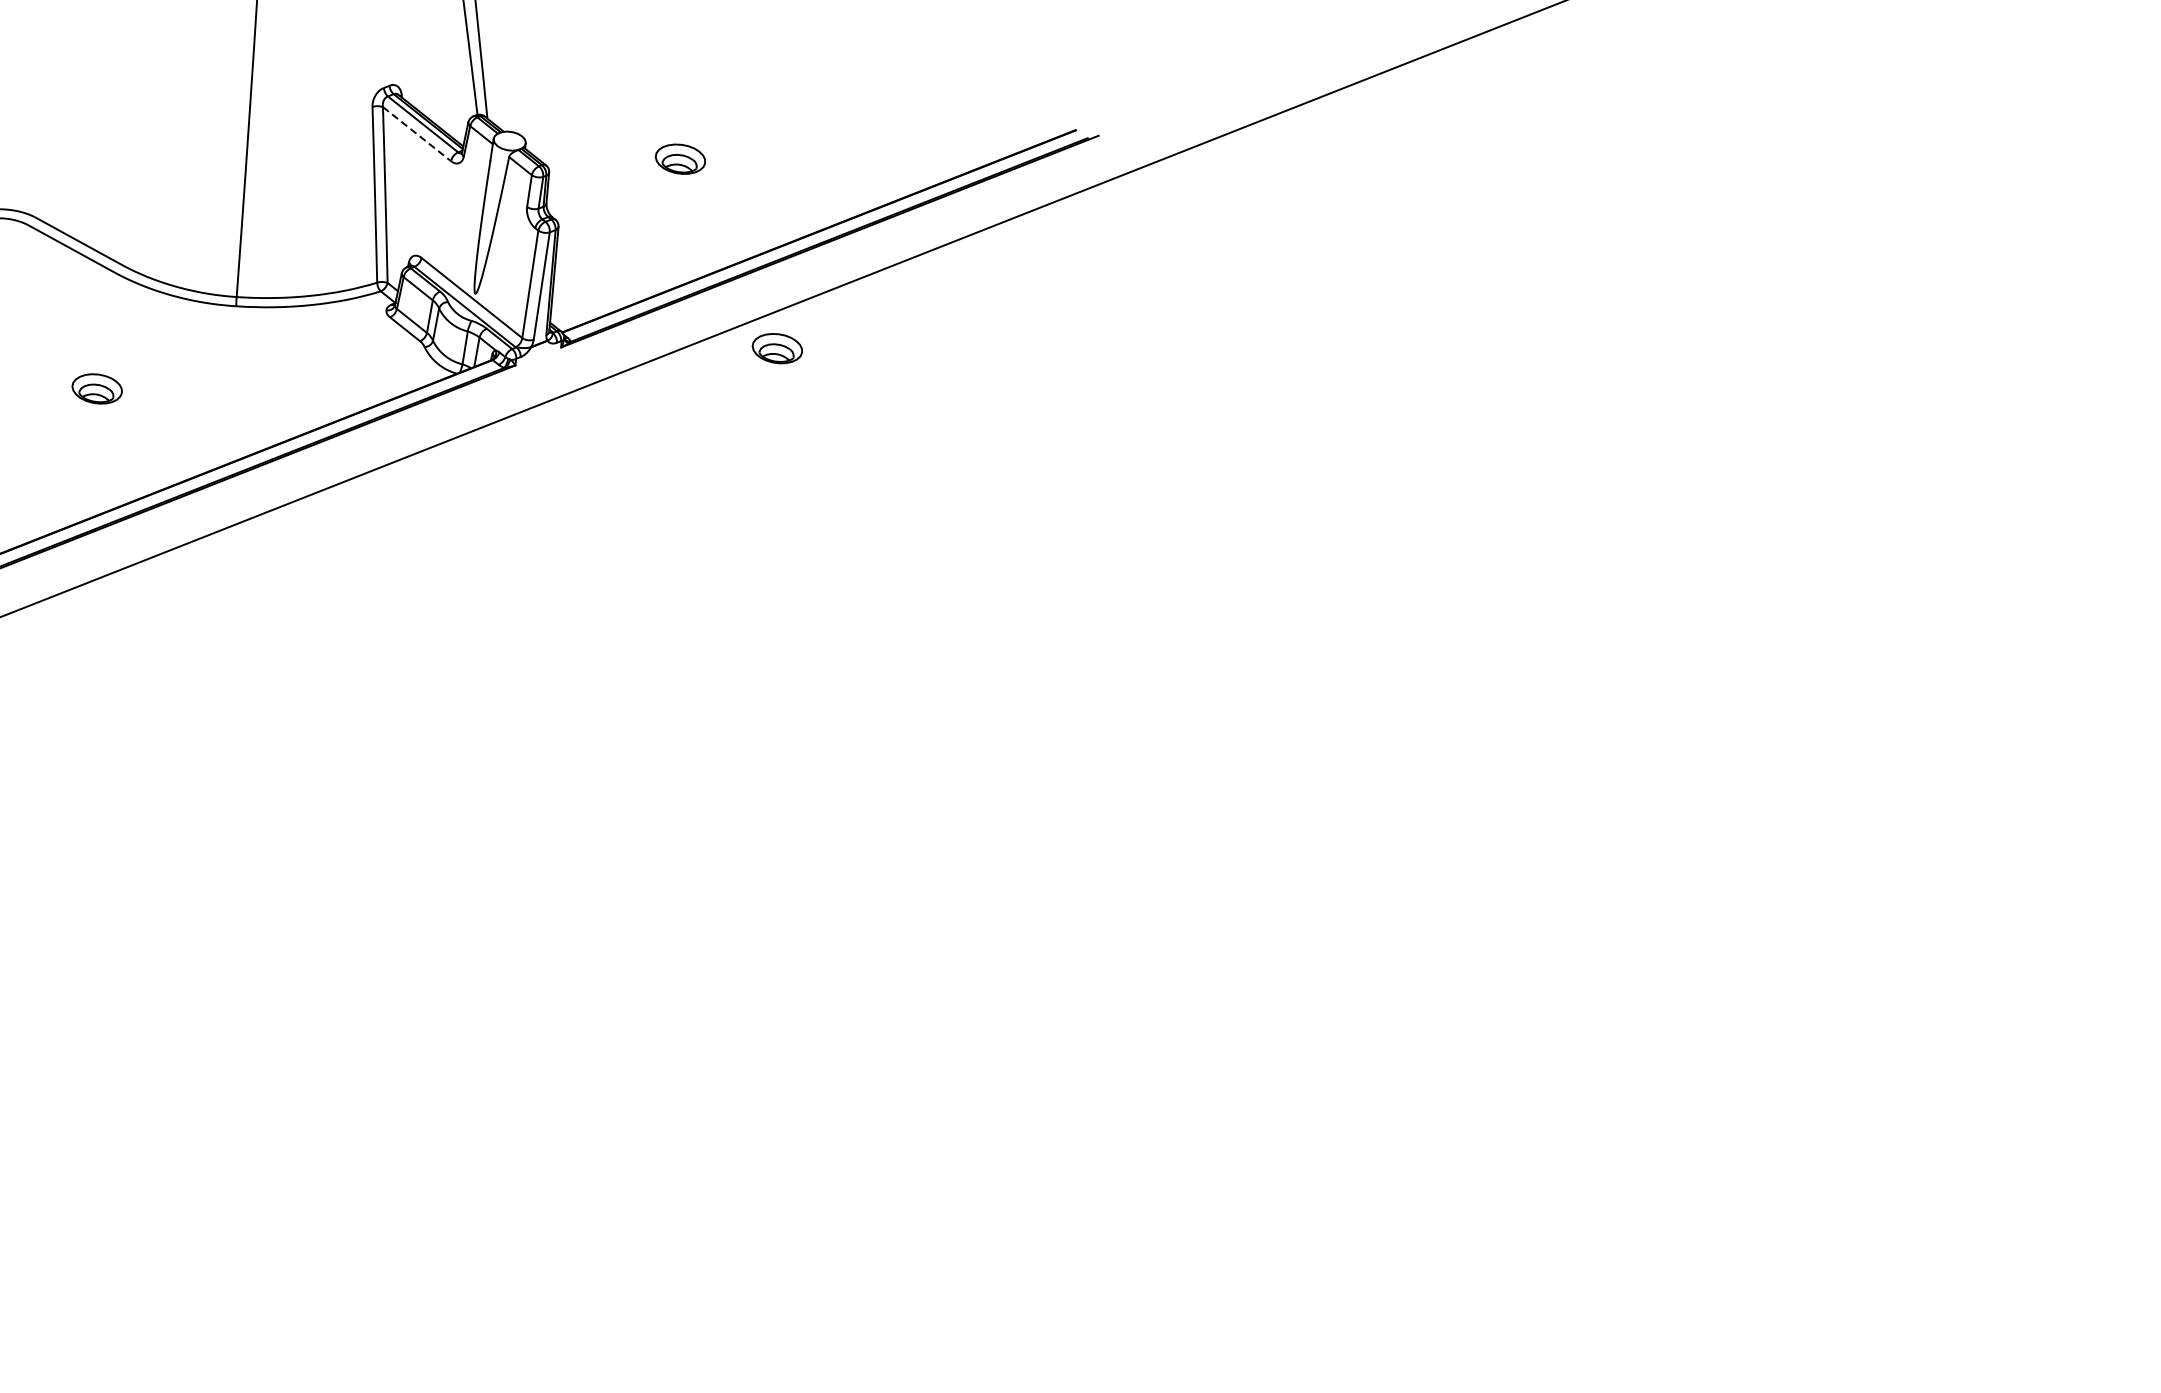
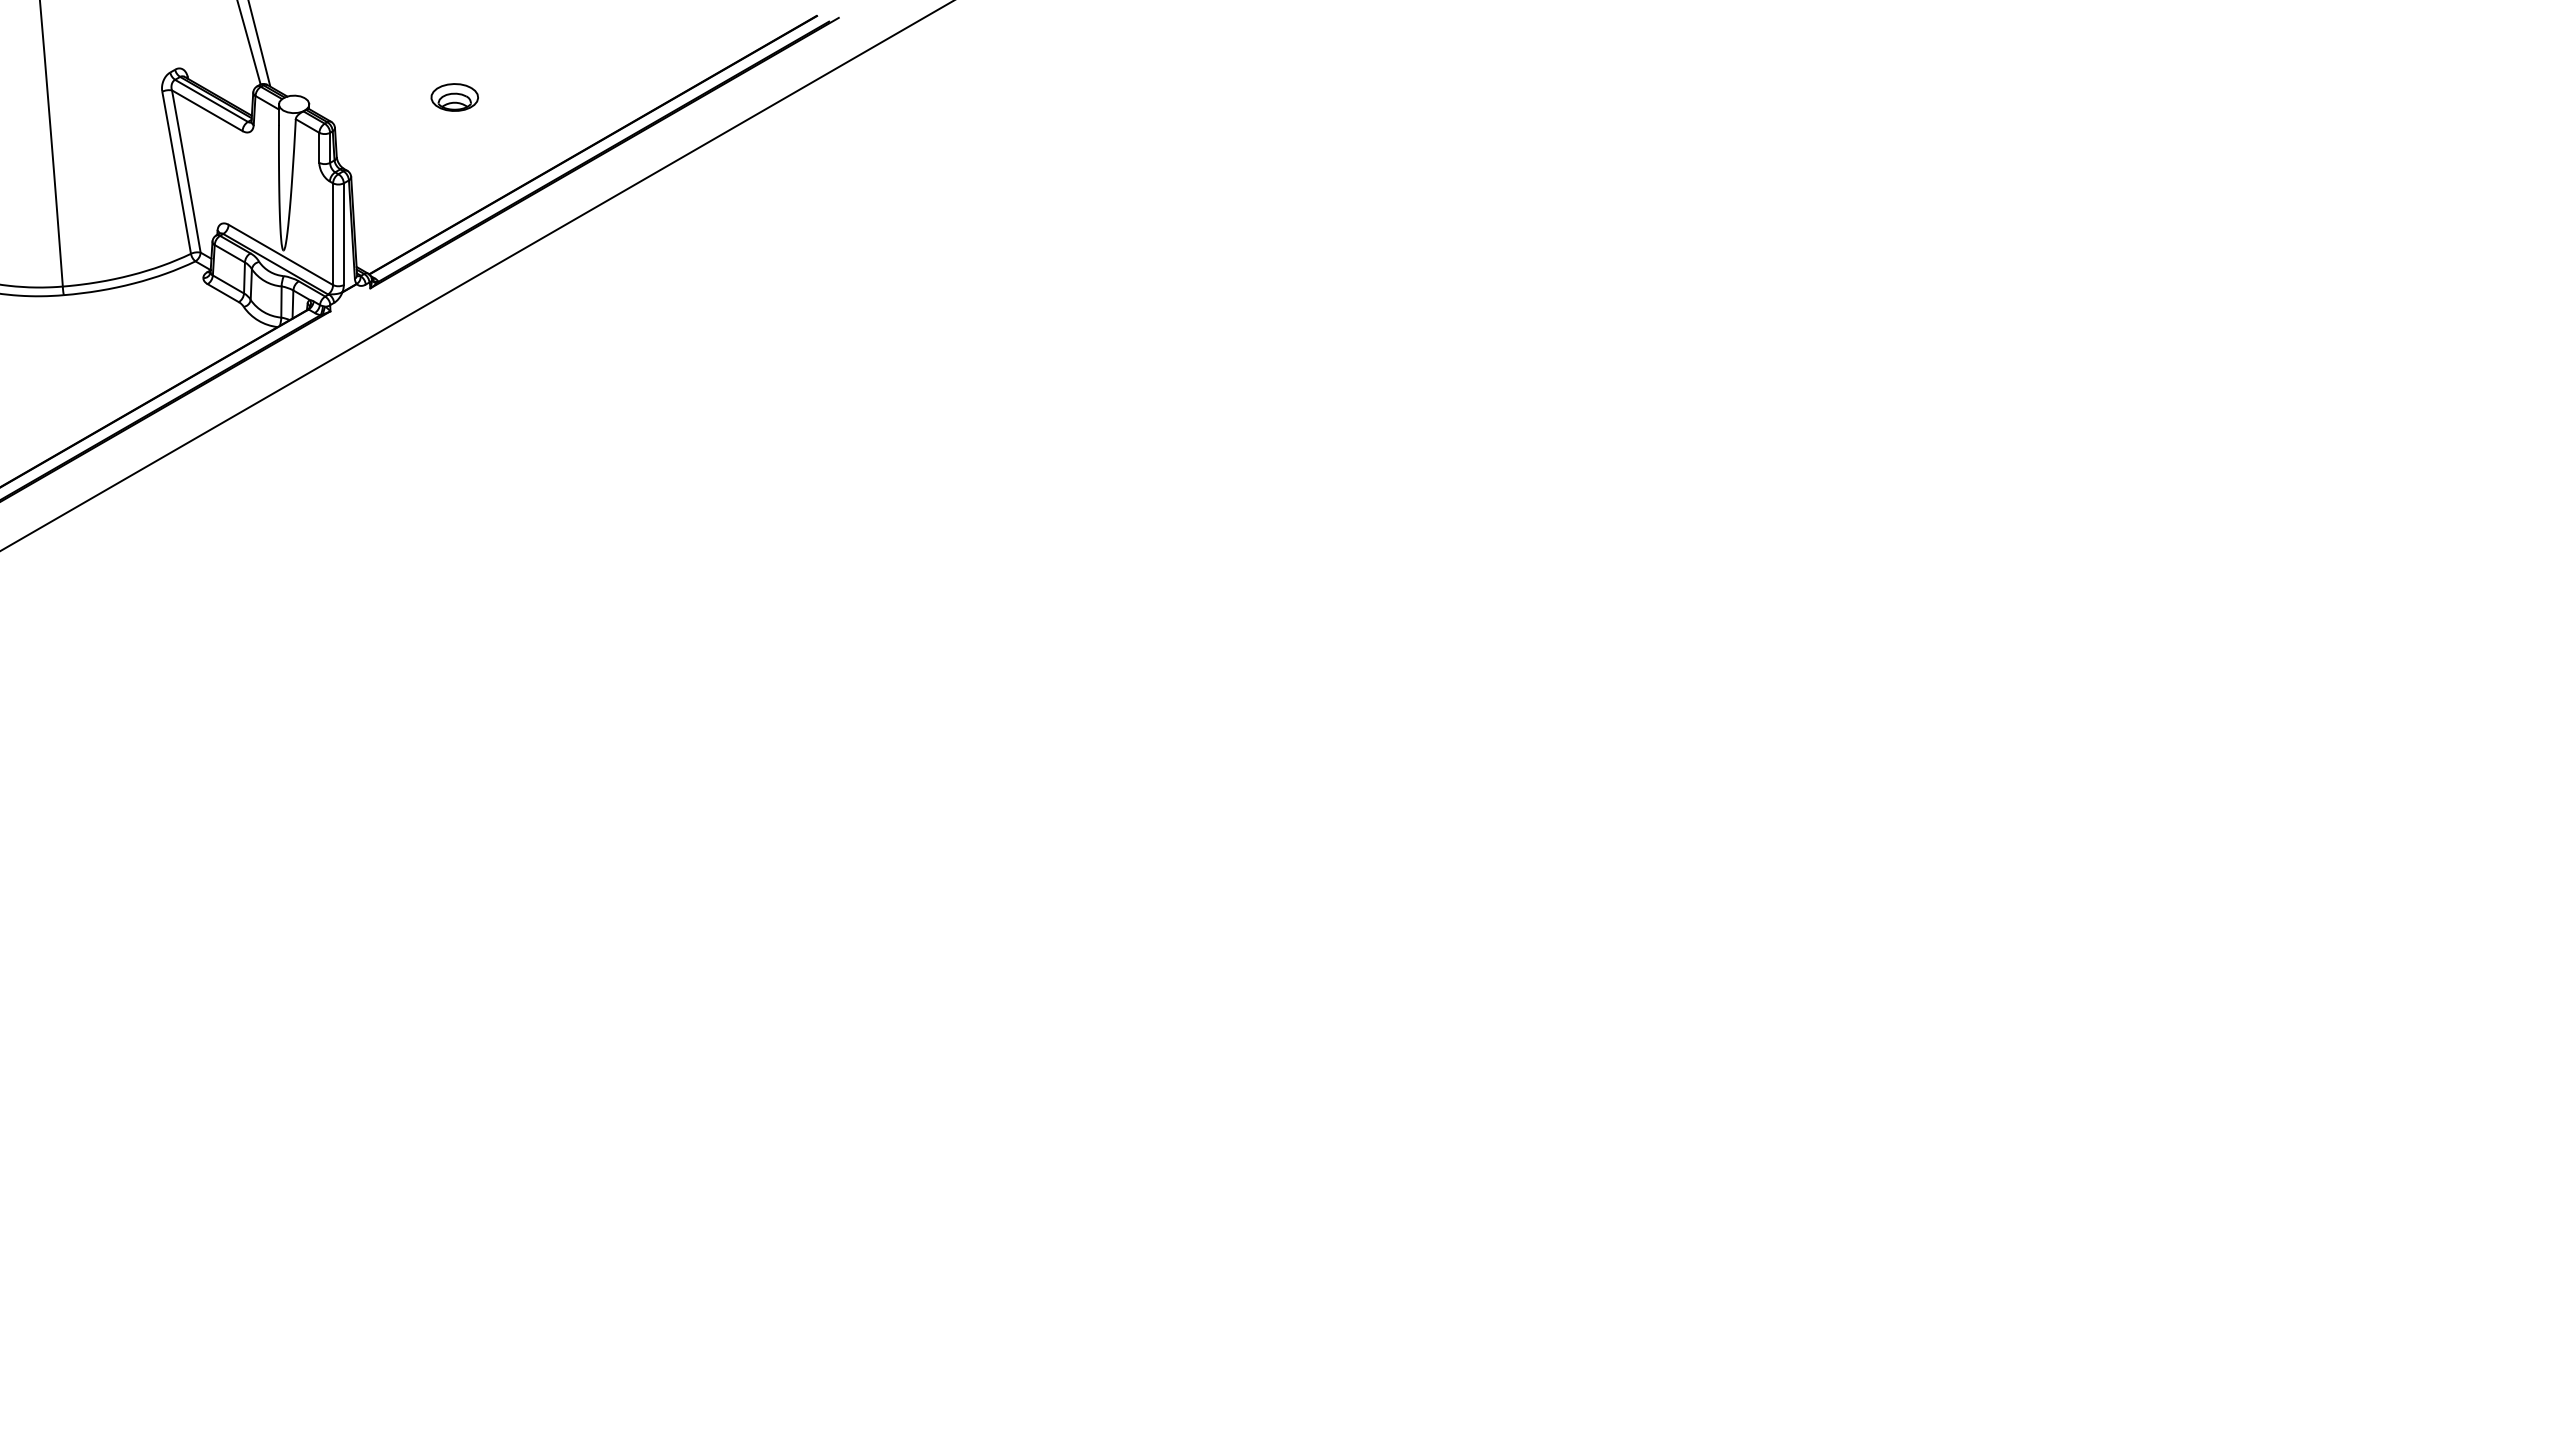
line: (417, 133) -> (207, 110), dashed -> solid
part: (777, 348) -> (570, 259), removed

